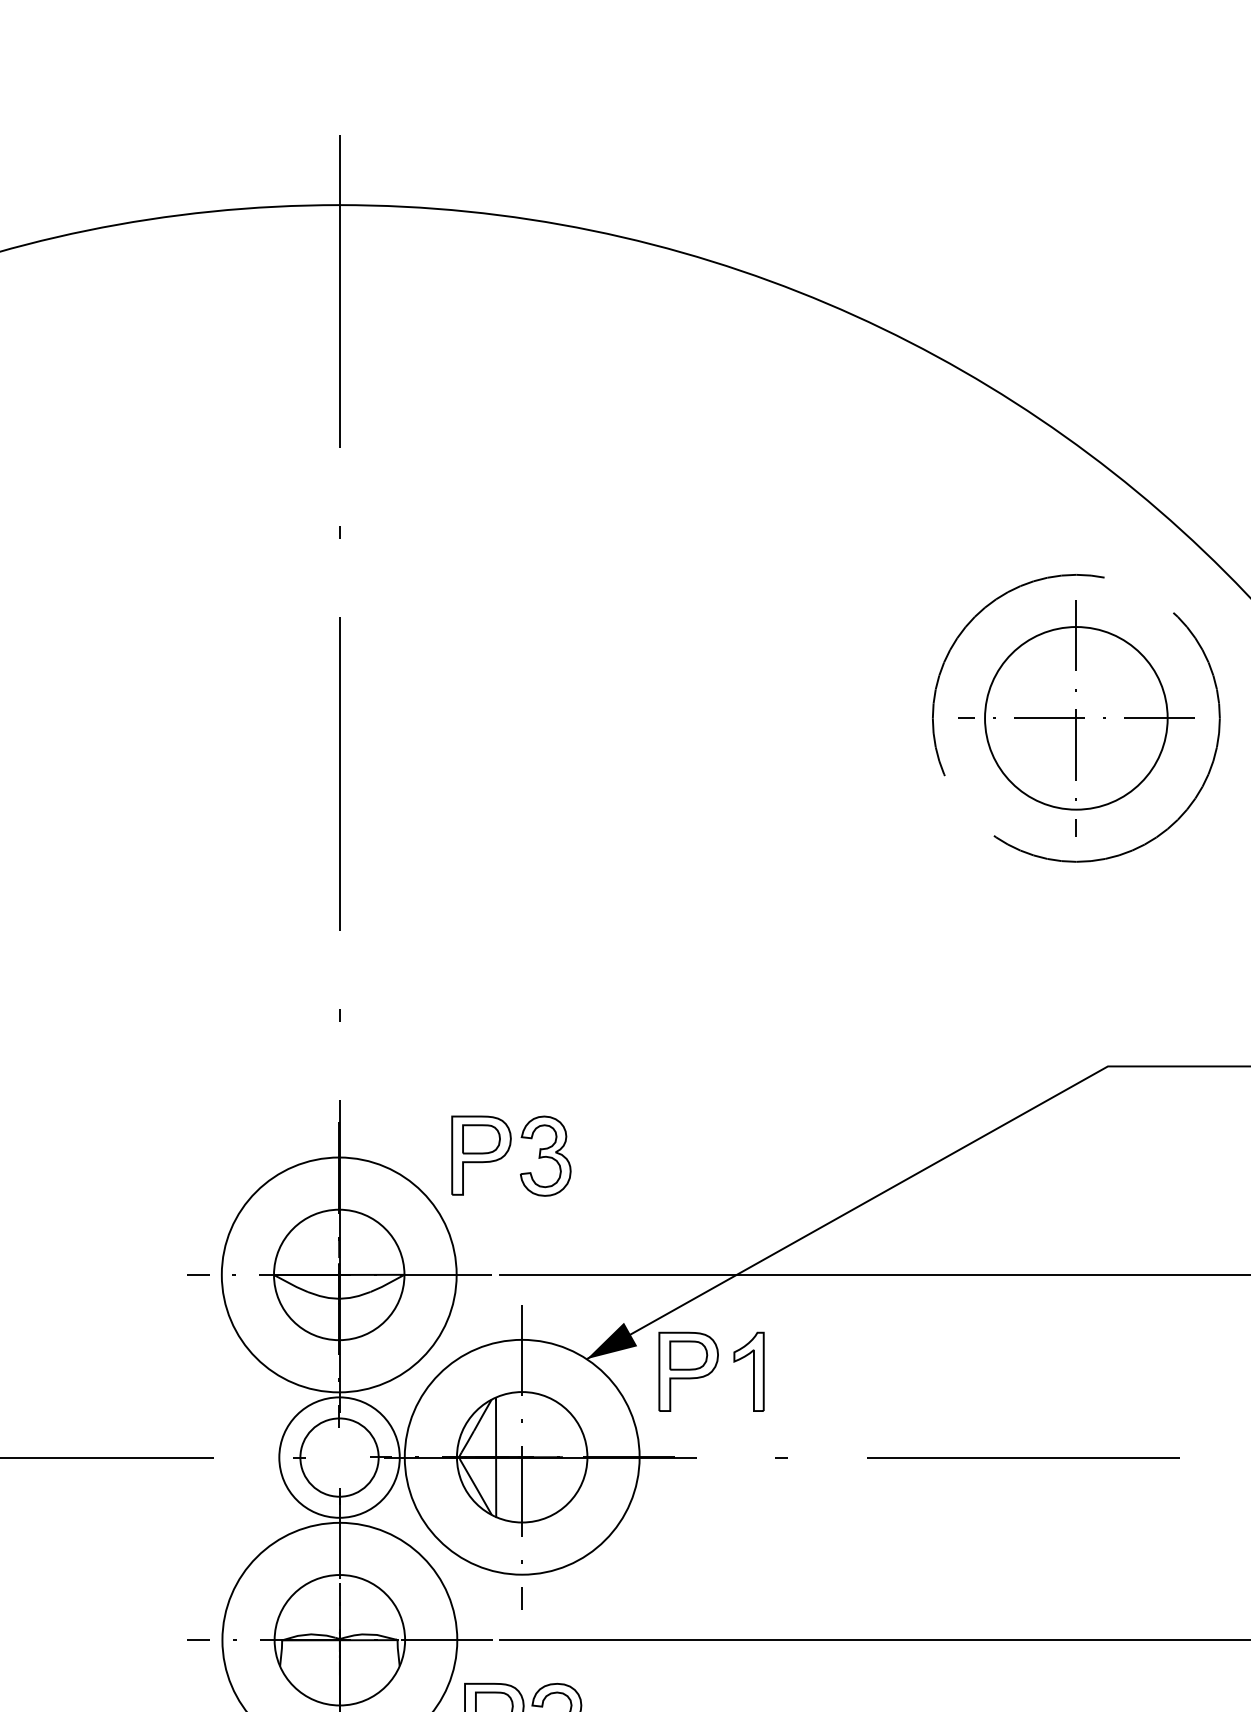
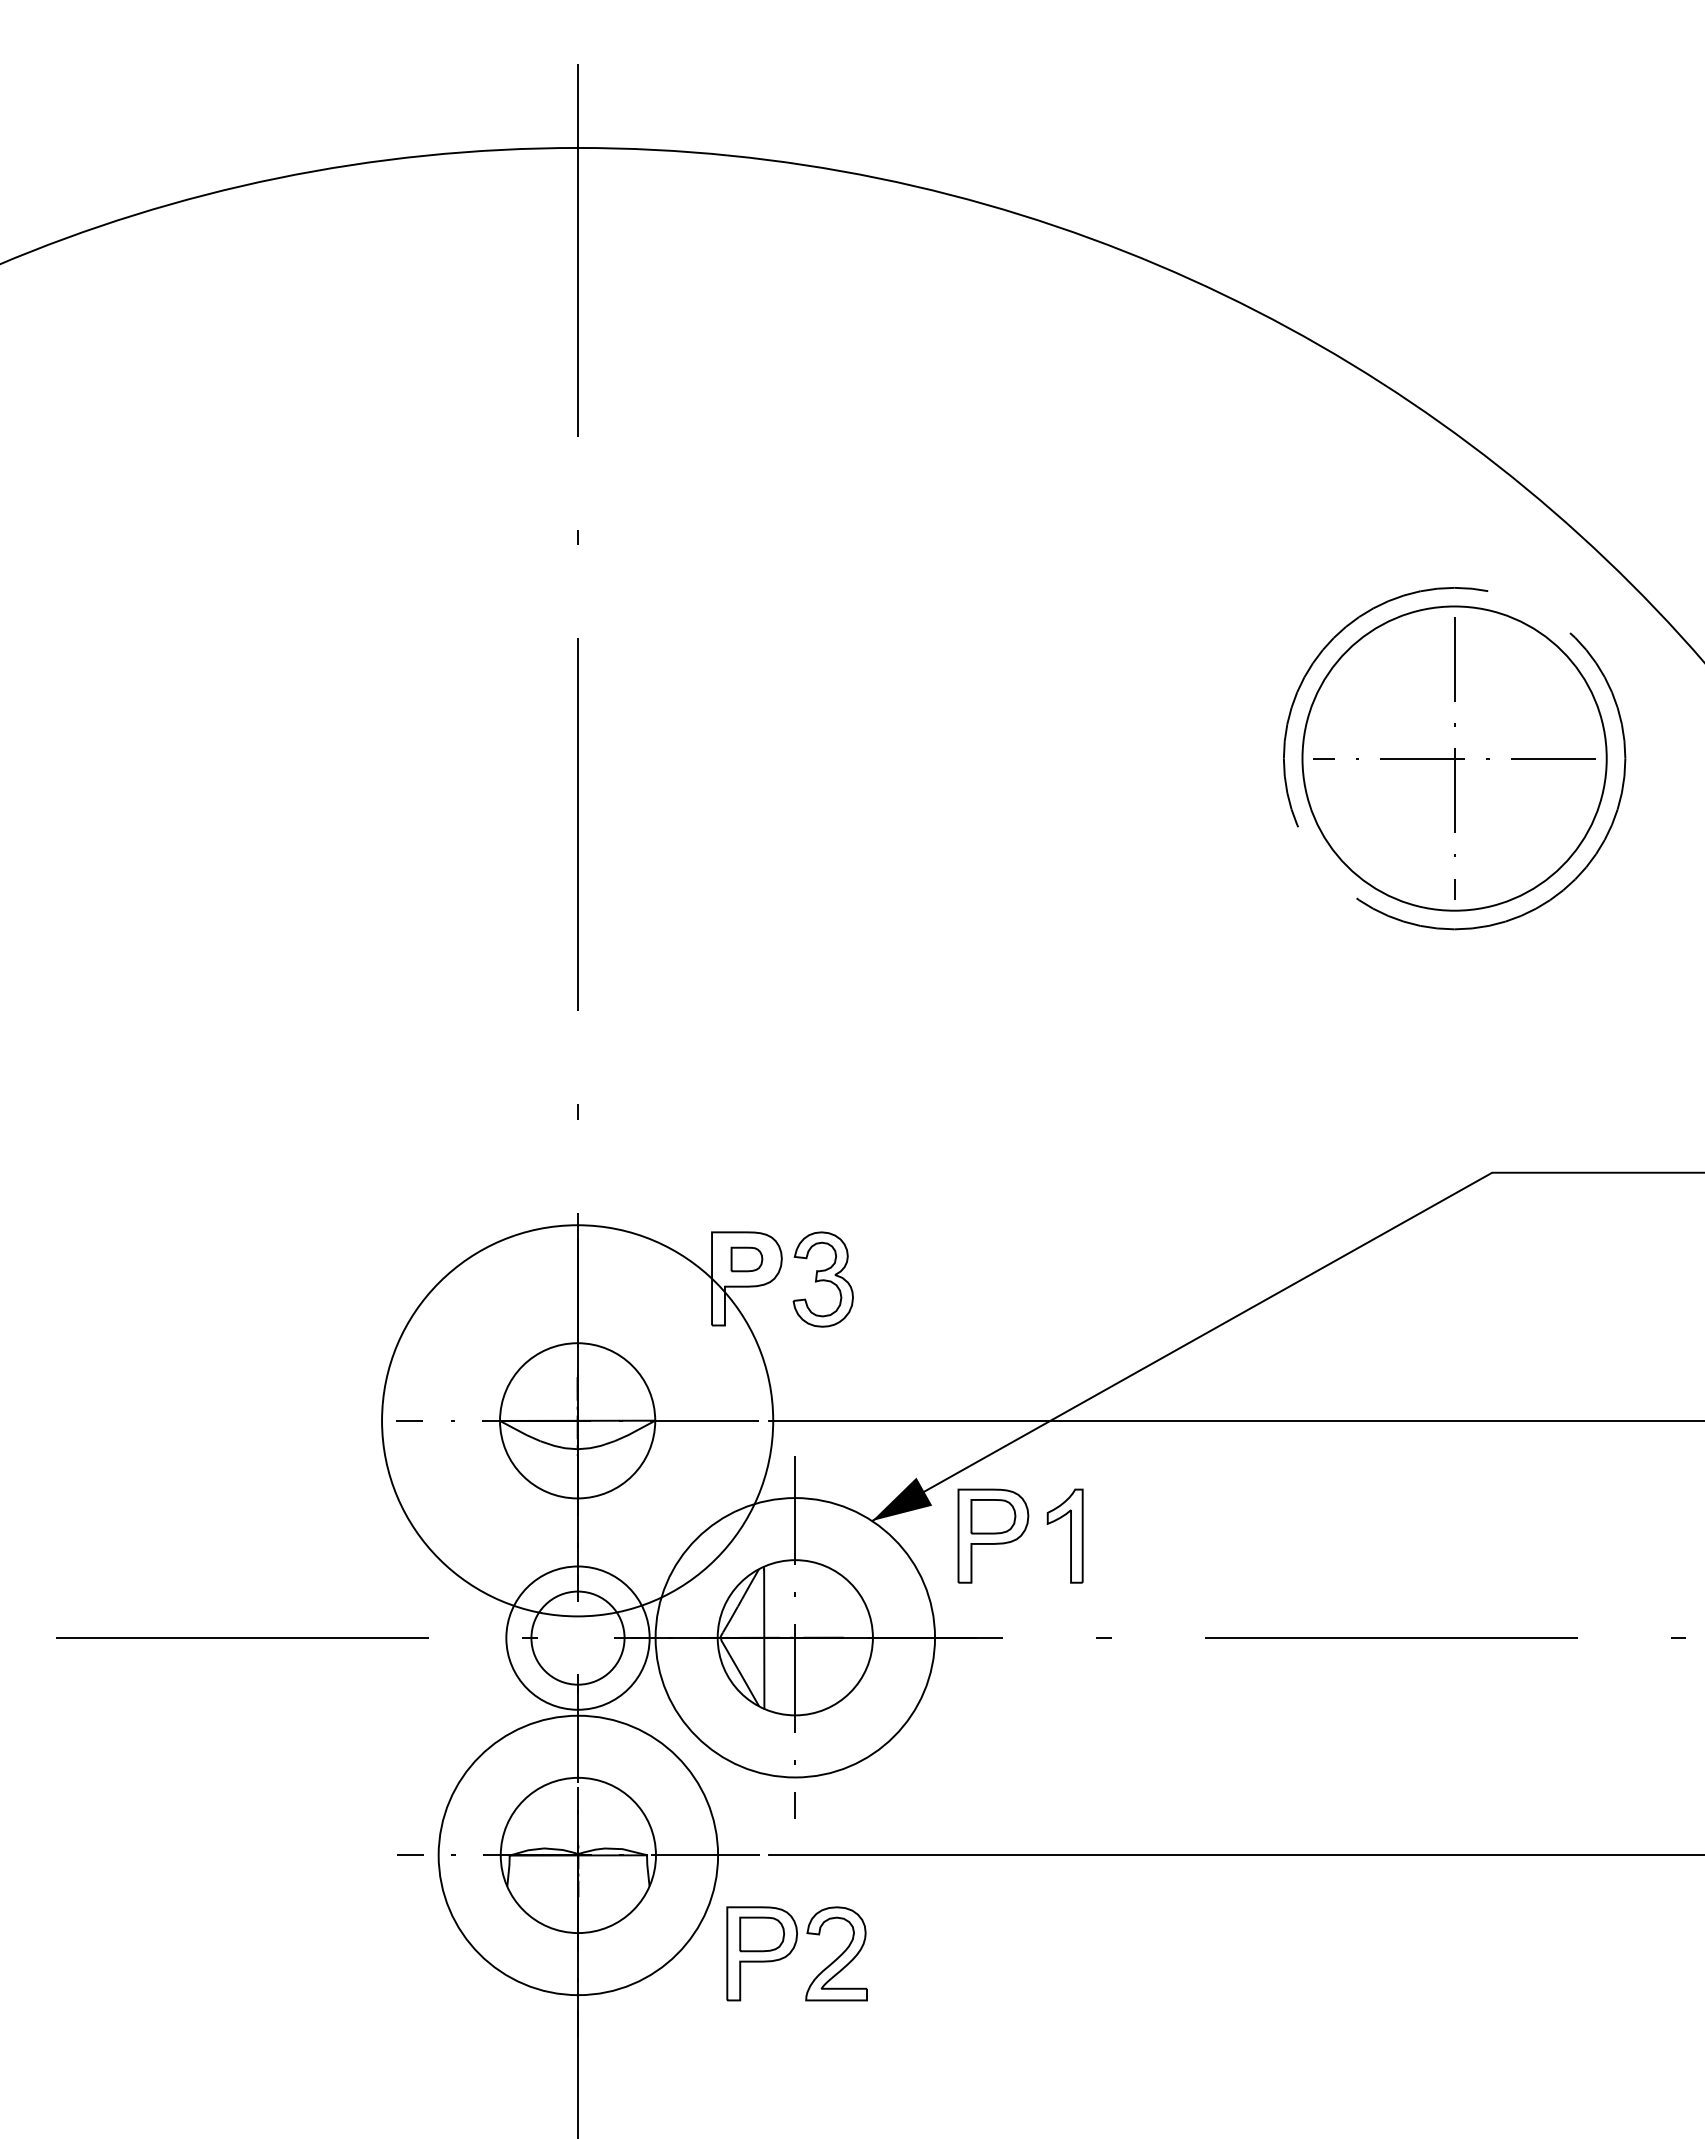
circle: (1076, 718) -> (1454, 758), size x1.4
part: (481, 1139) -> (746, 1259), size x0.7
circle: (339, 1274) -> (577, 1420), size x1.4

